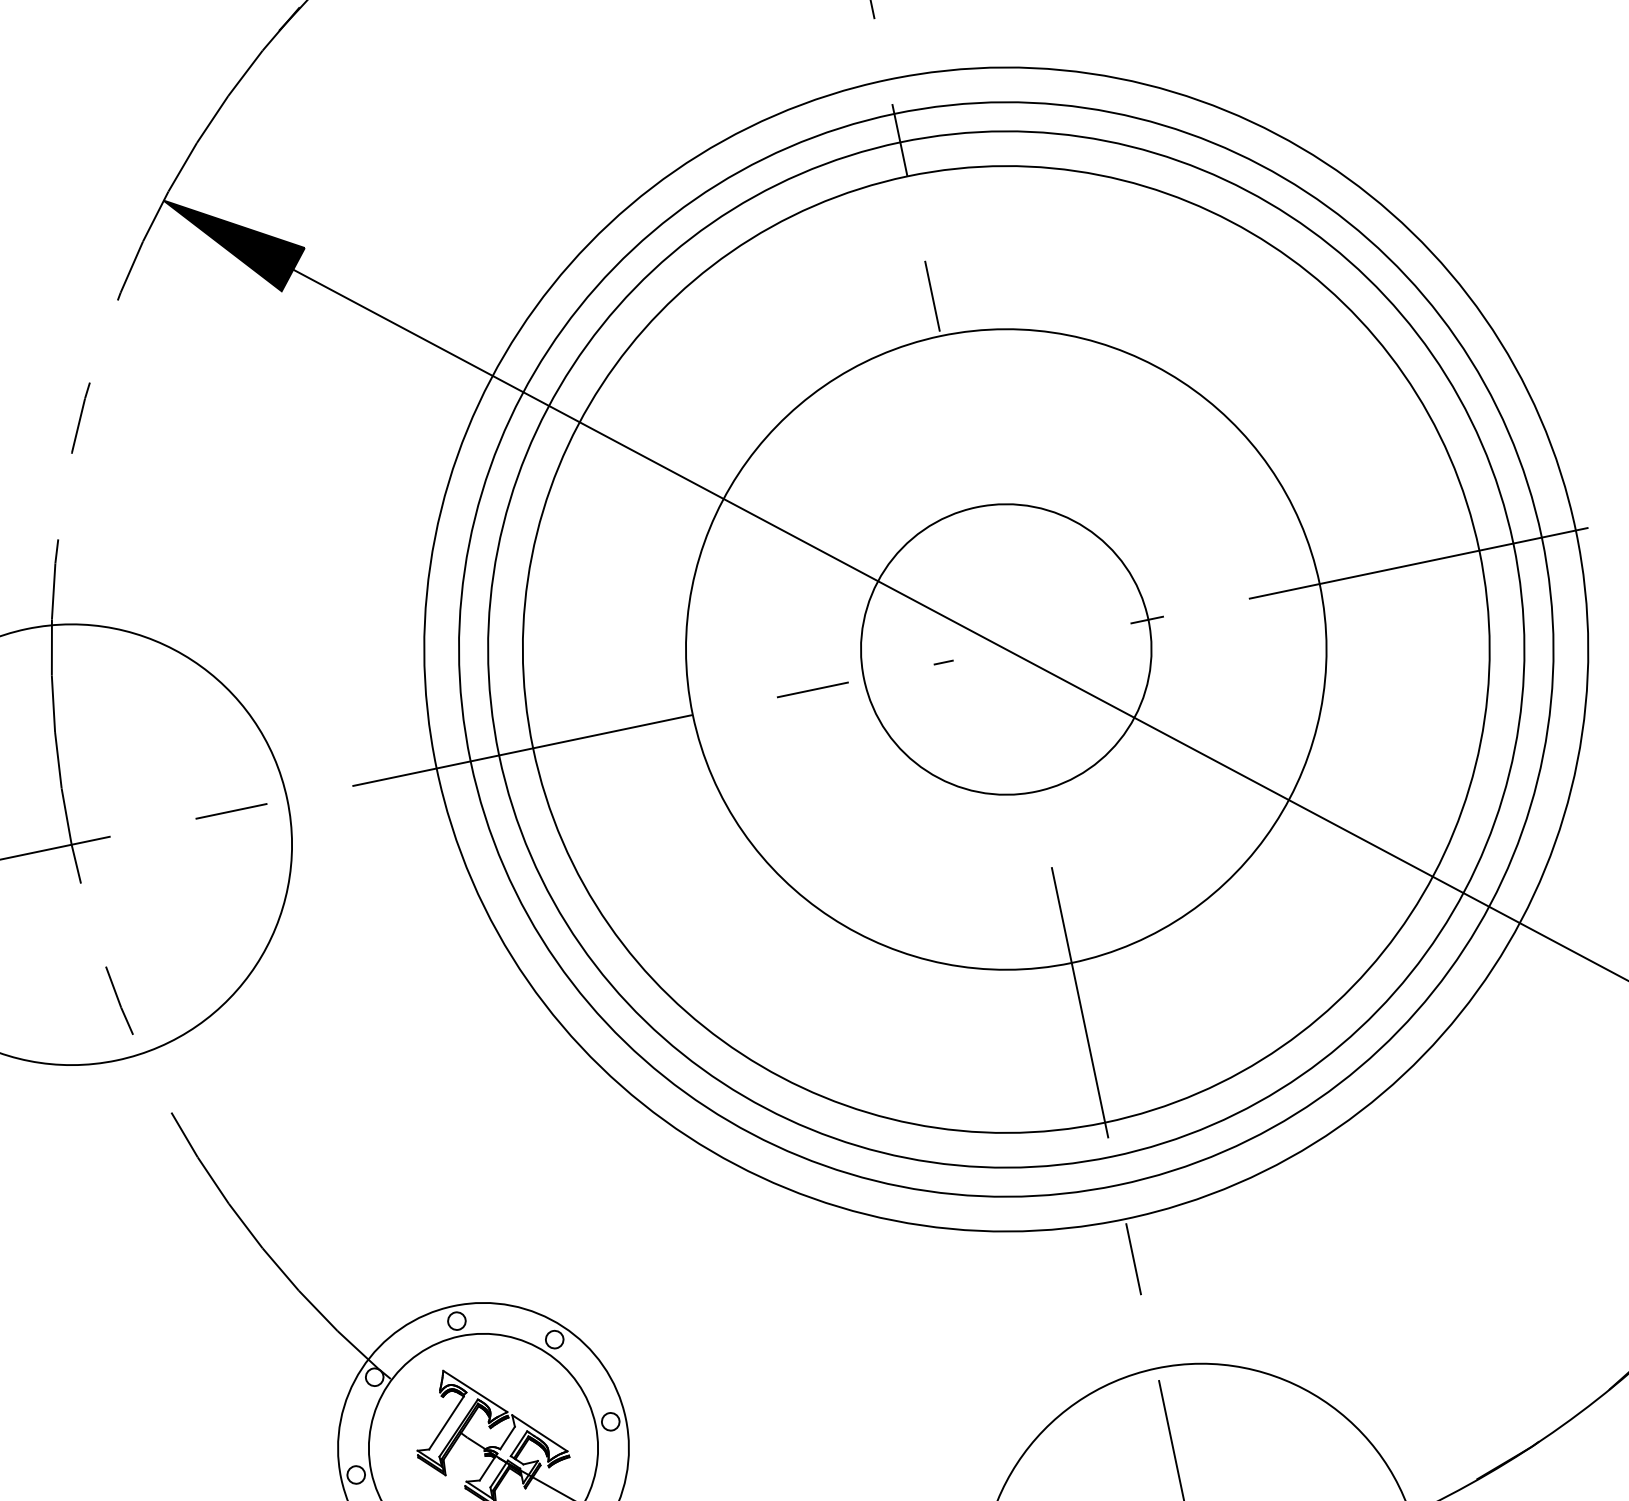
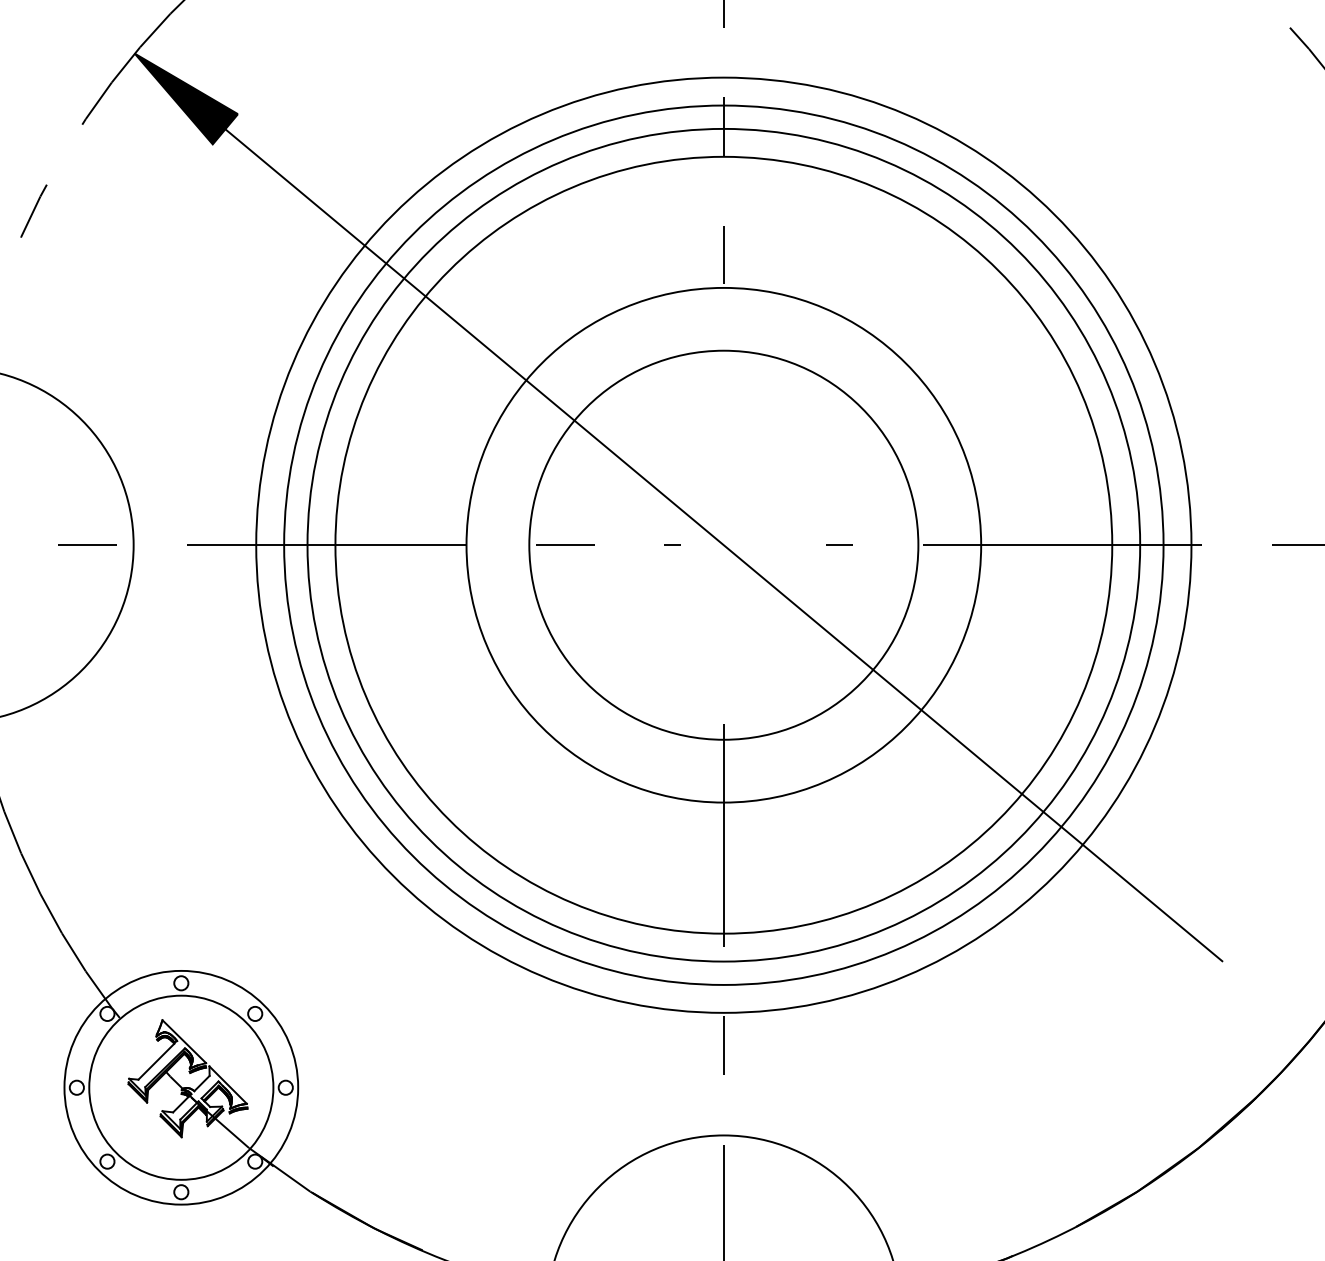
circle: (1005, 648) -> (723, 544), size x1.67

